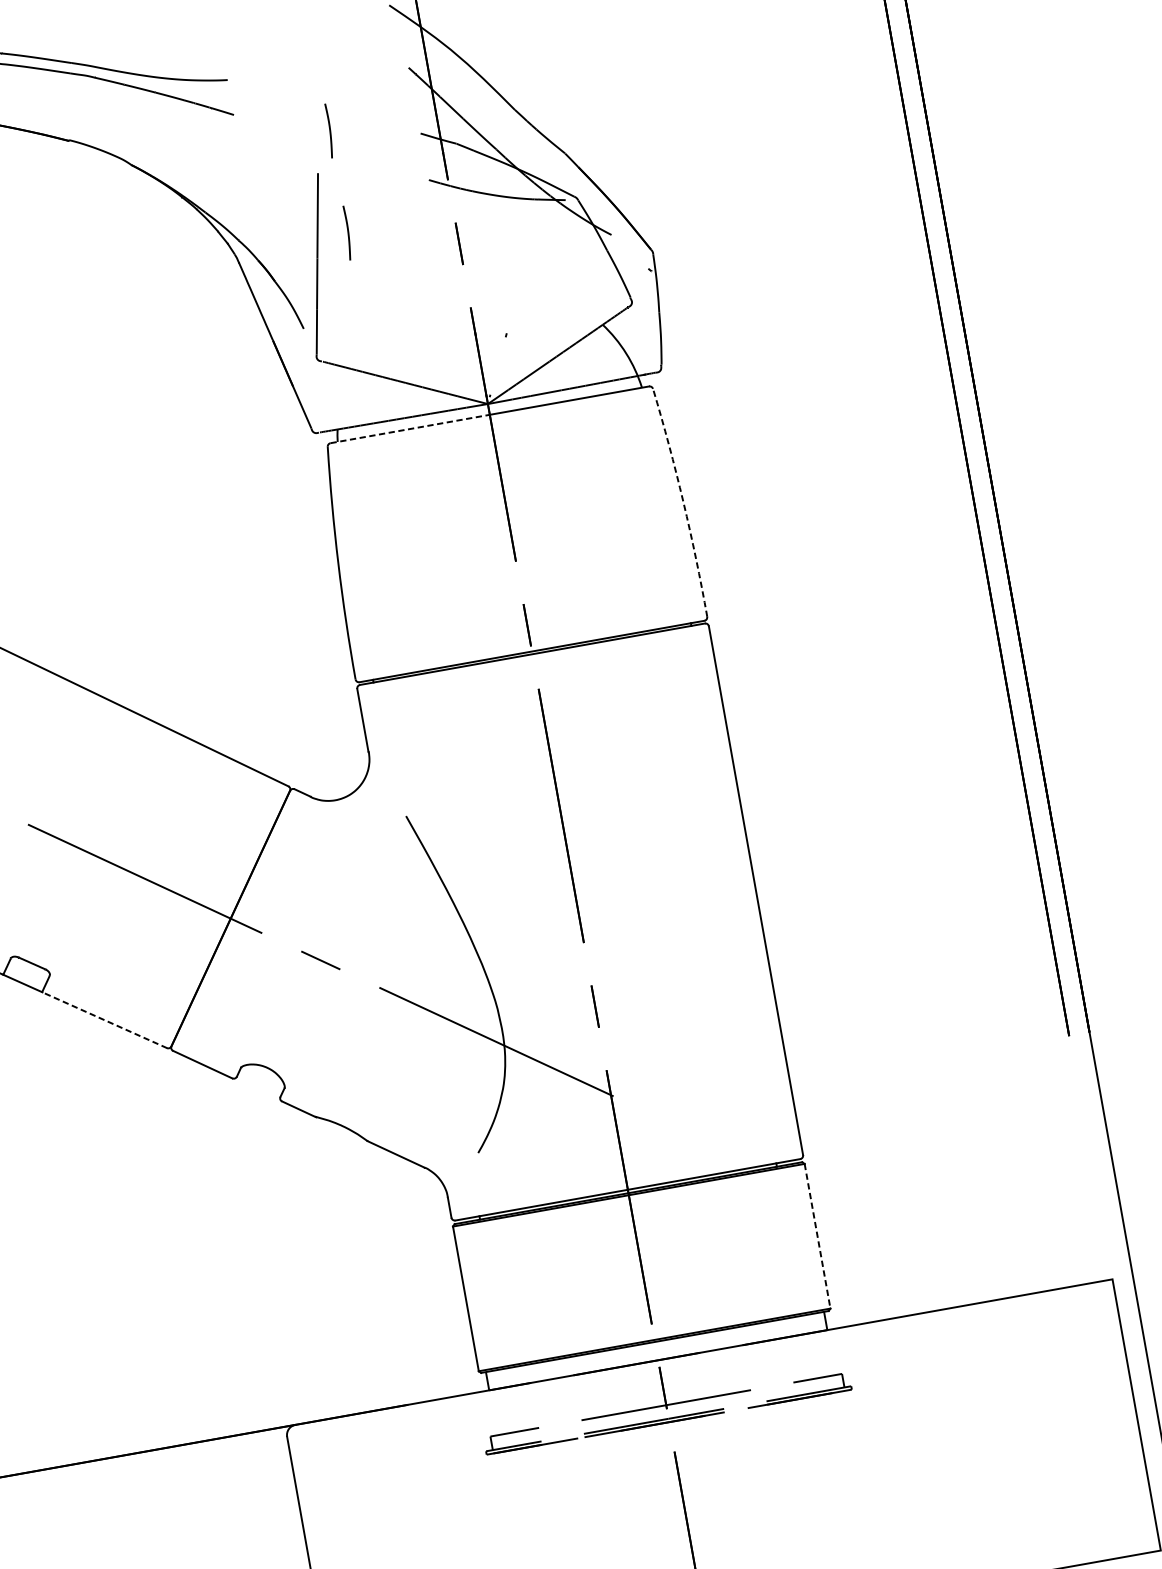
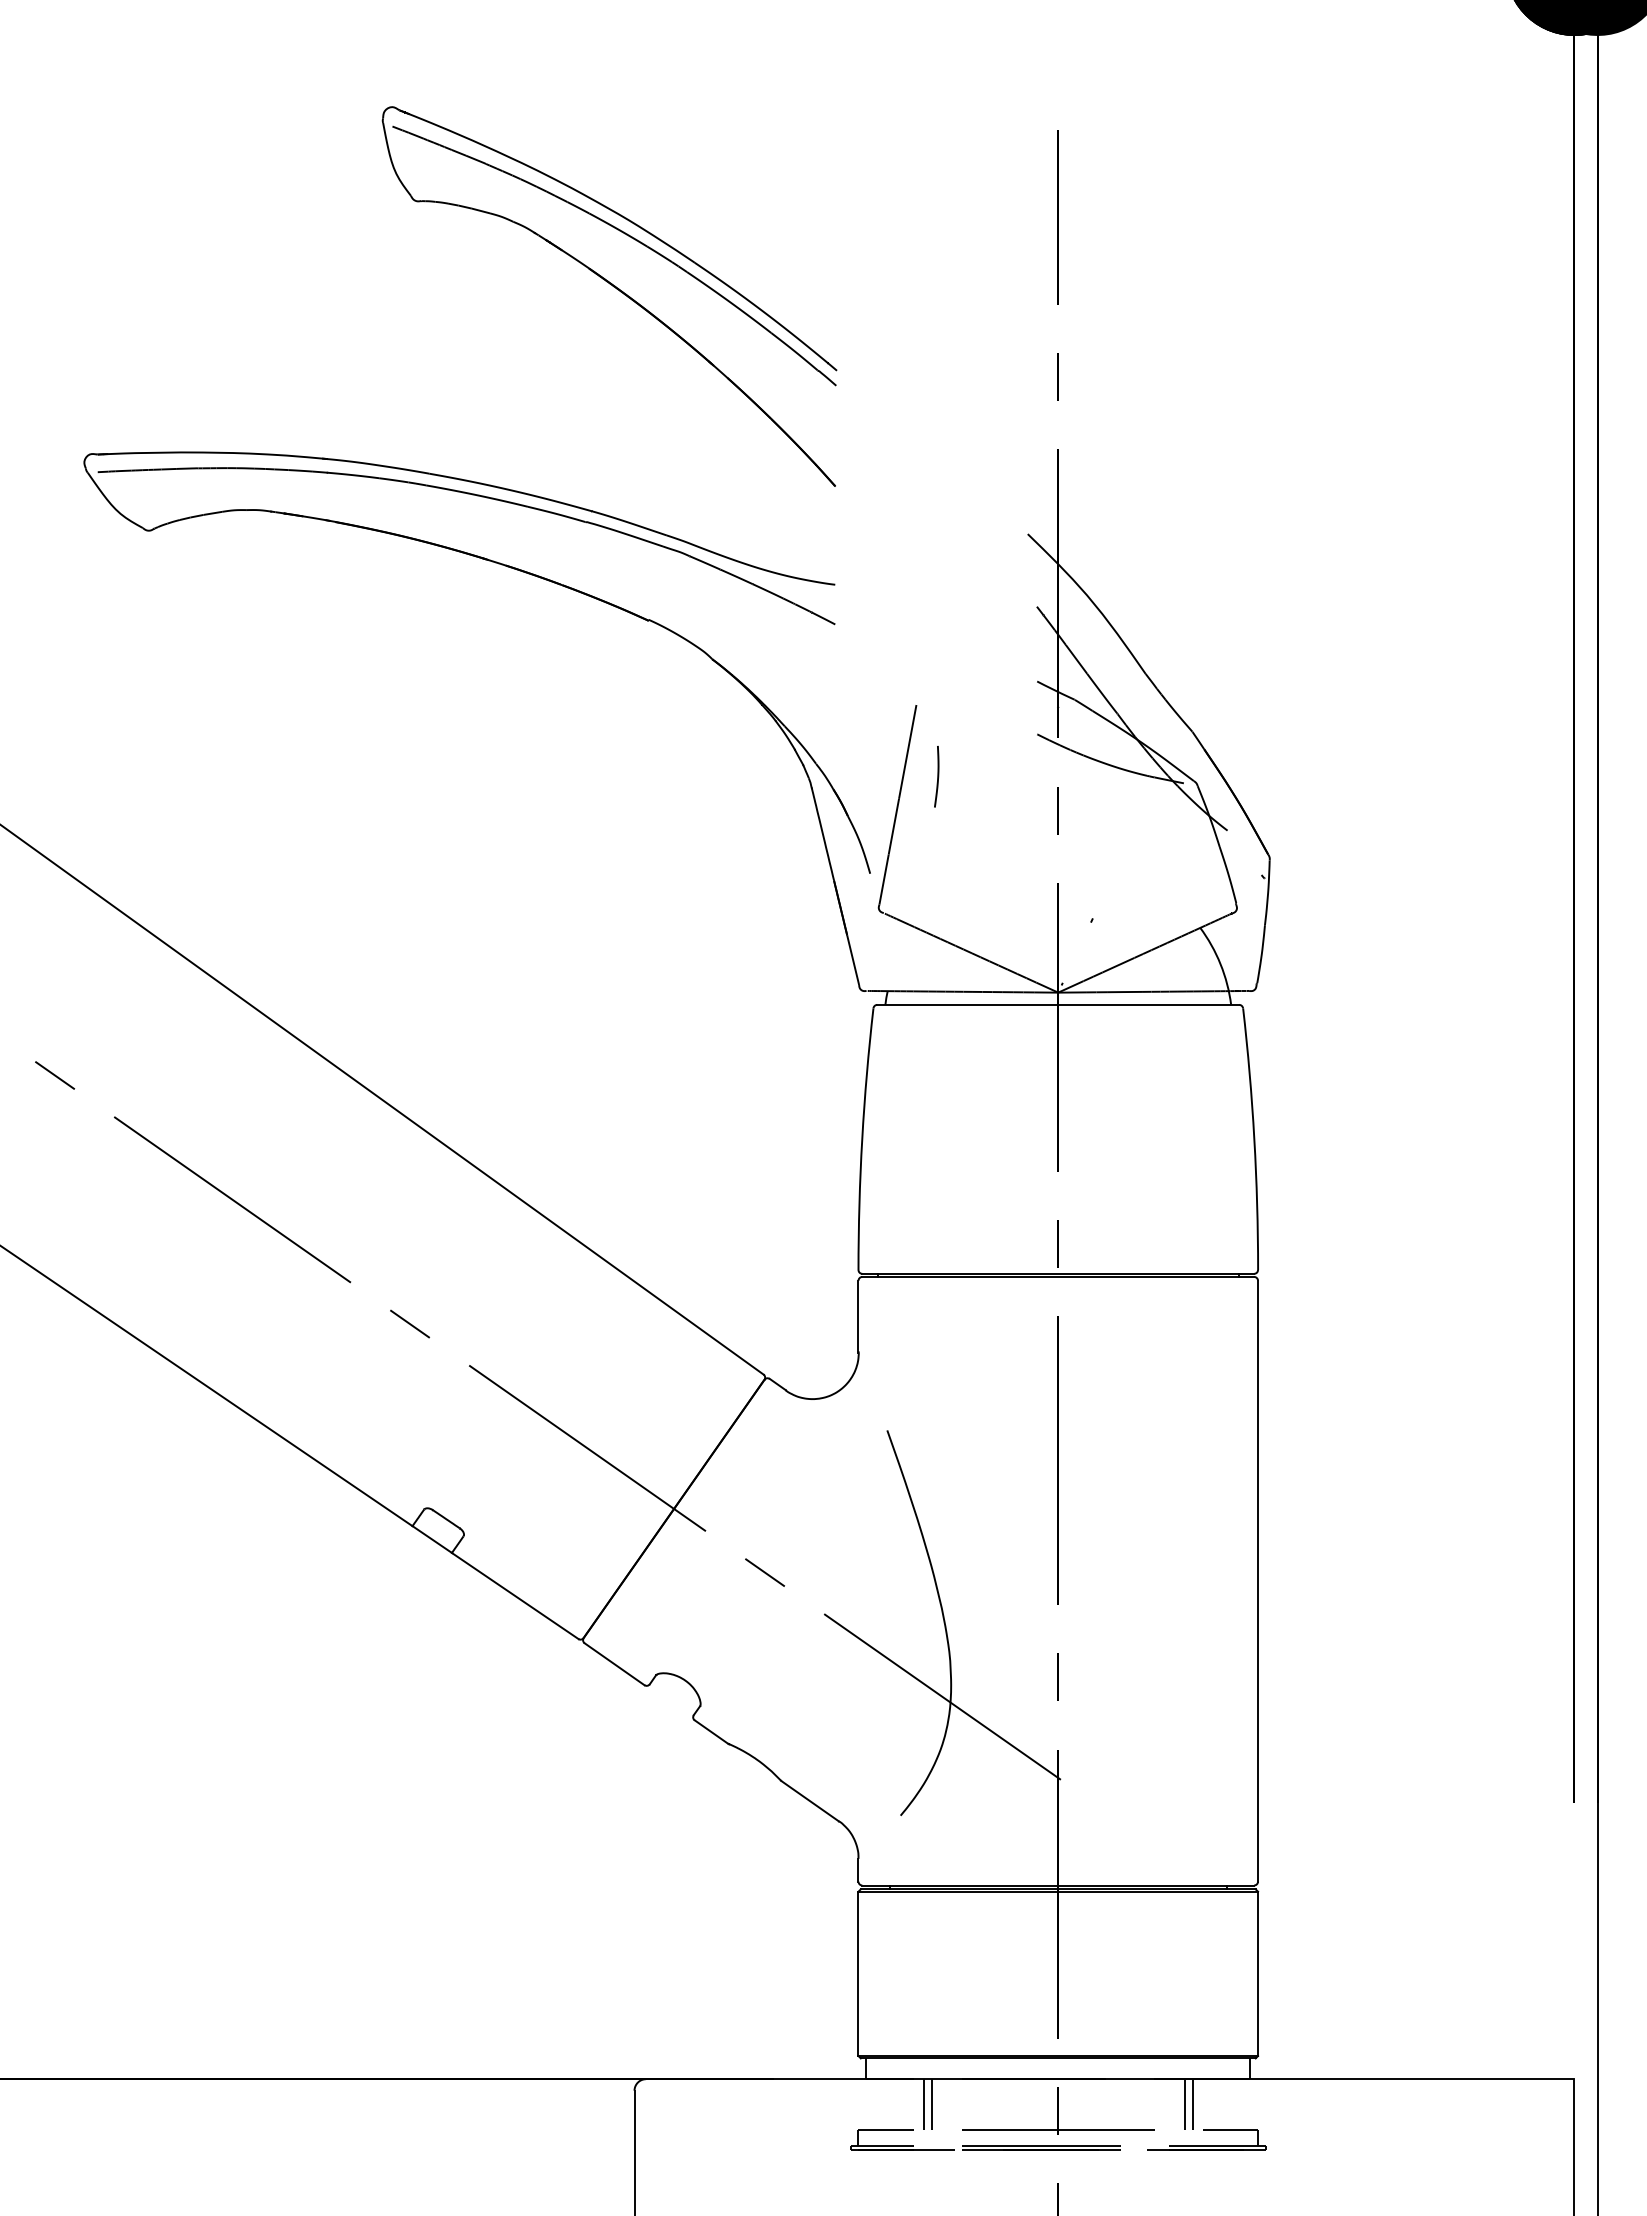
curve: (329, 130) -> (937, 660), removed
line: (410, 428) -> (968, 1004), dashed -> solid
arc: (683, 501) -> (1254, 1138), dashed -> solid
line: (104, 1020) -> (515, 1596), dashed -> solid
line: (818, 1236) -> (1258, 1974), dashed -> solid
line: (780, 1361) -> (1192, 2104), added
line: (773, 1362) -> (1184, 2104), added
line: (550, 1402) -> (931, 2104), added
line: (543, 1403) -> (923, 2104), added

